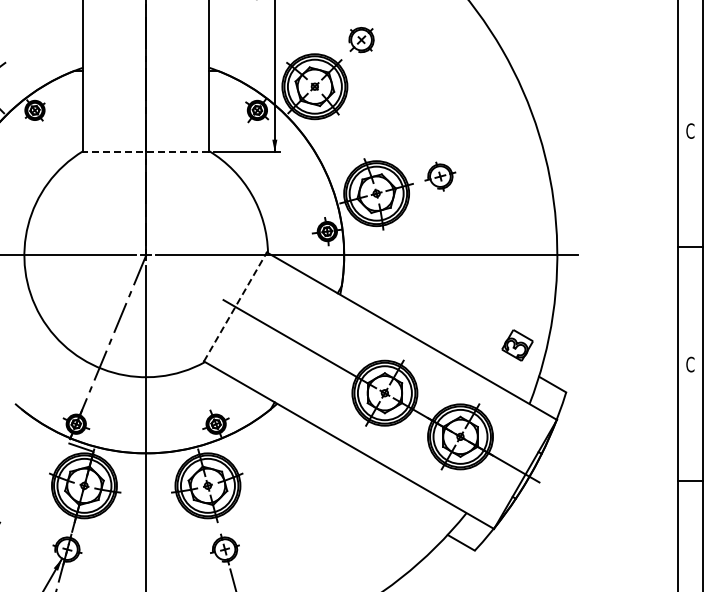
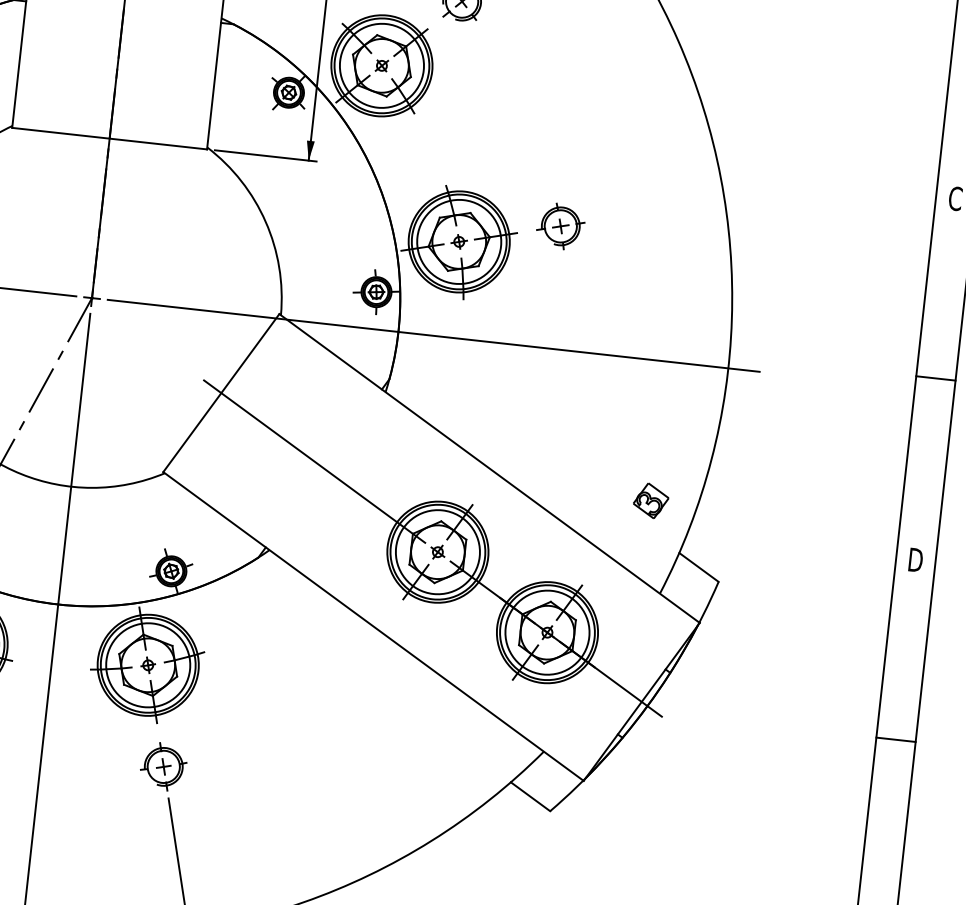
line: (146, 152) -> (110, 138), dashed -> solid
line: (235, 306) -> (221, 392), dashed -> solid
part: (516, 345) -> (649, 500), size x0.71
text: (690, 364) -> (915, 559), C -> D

